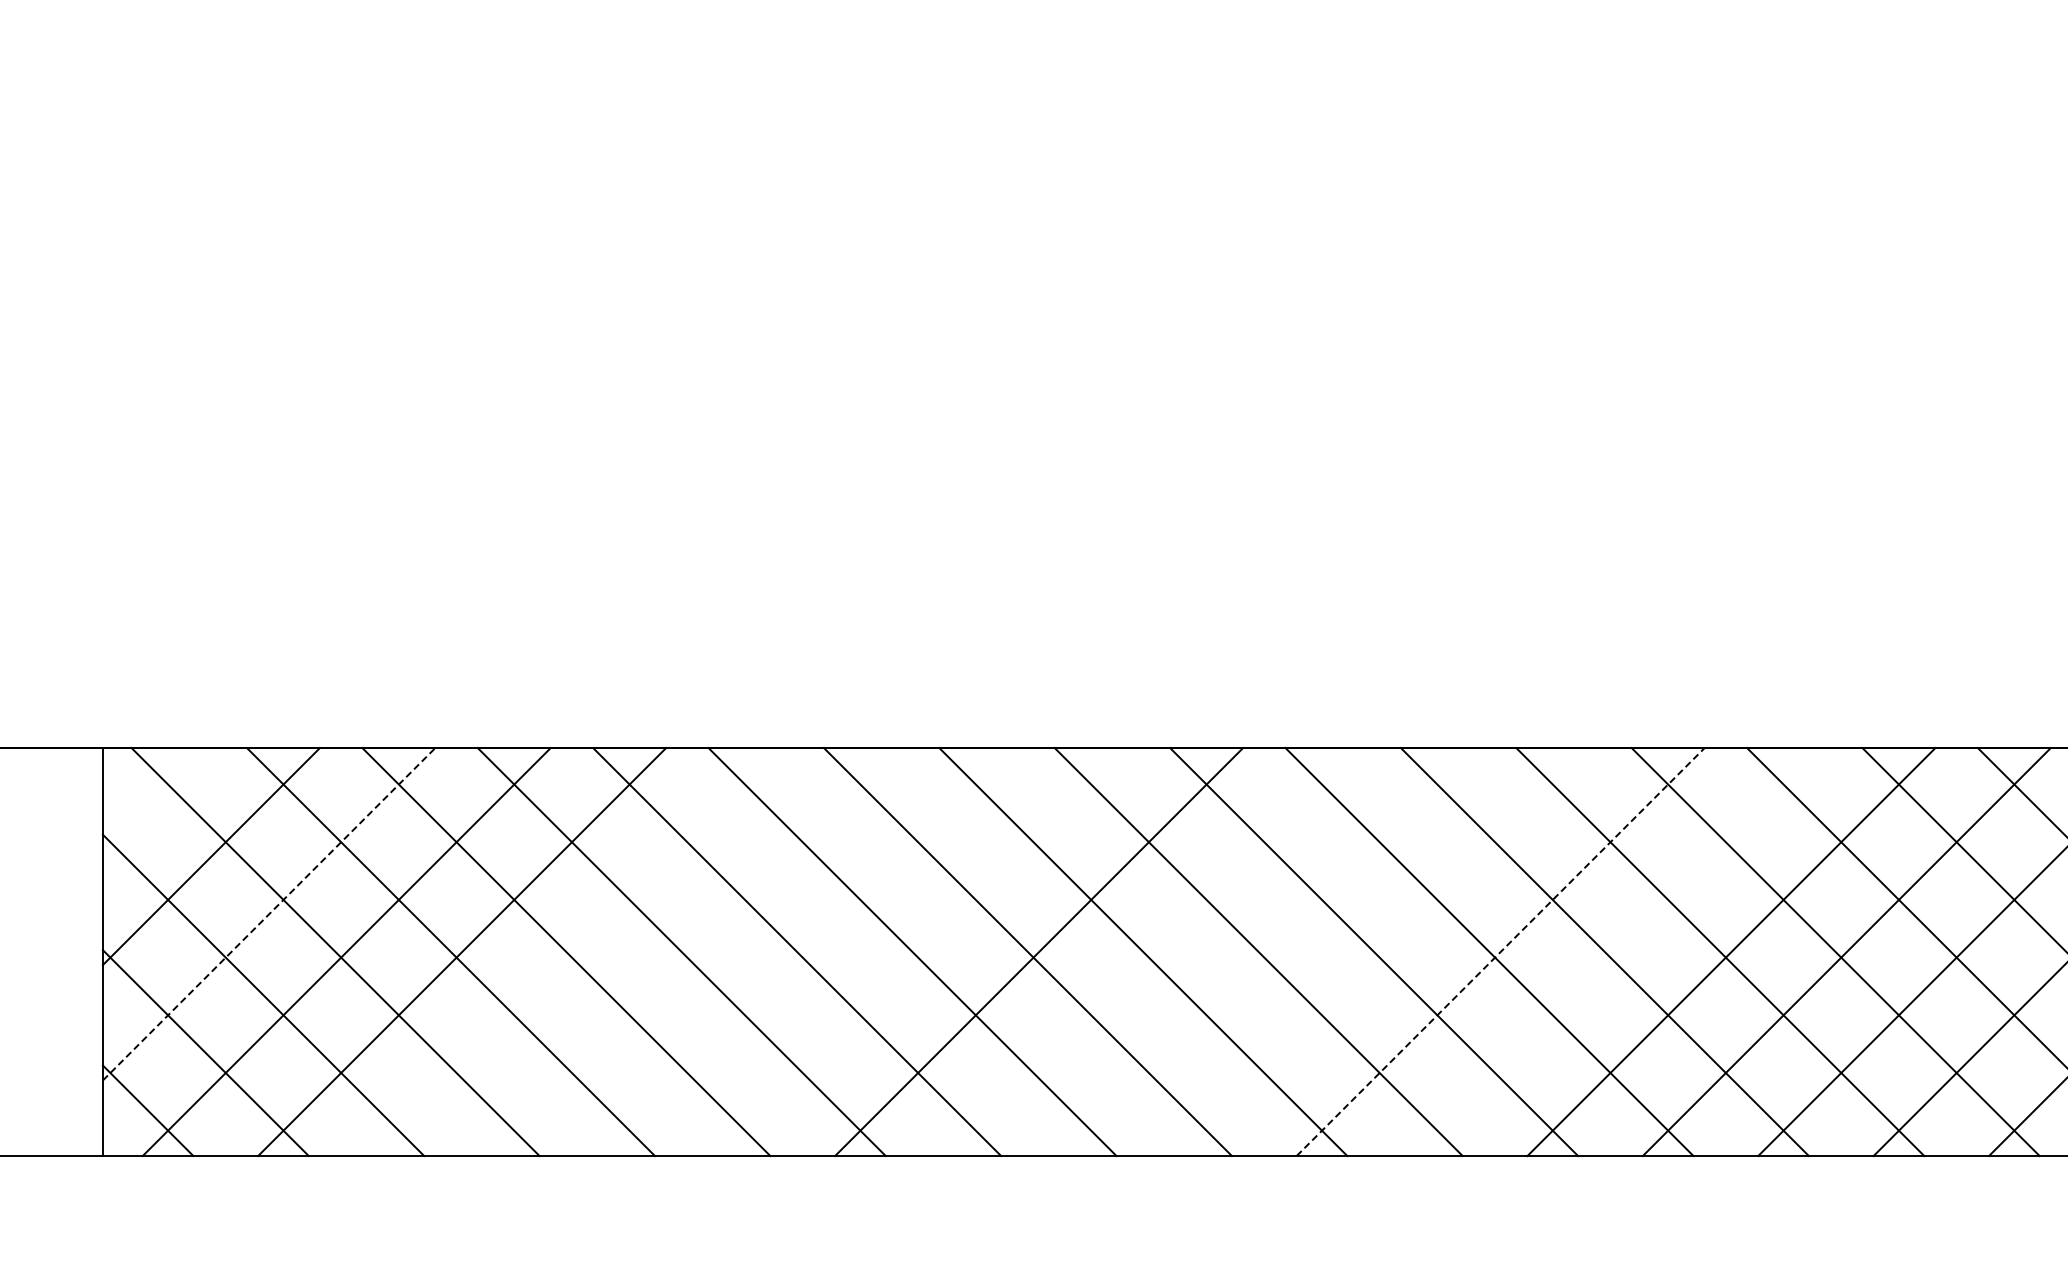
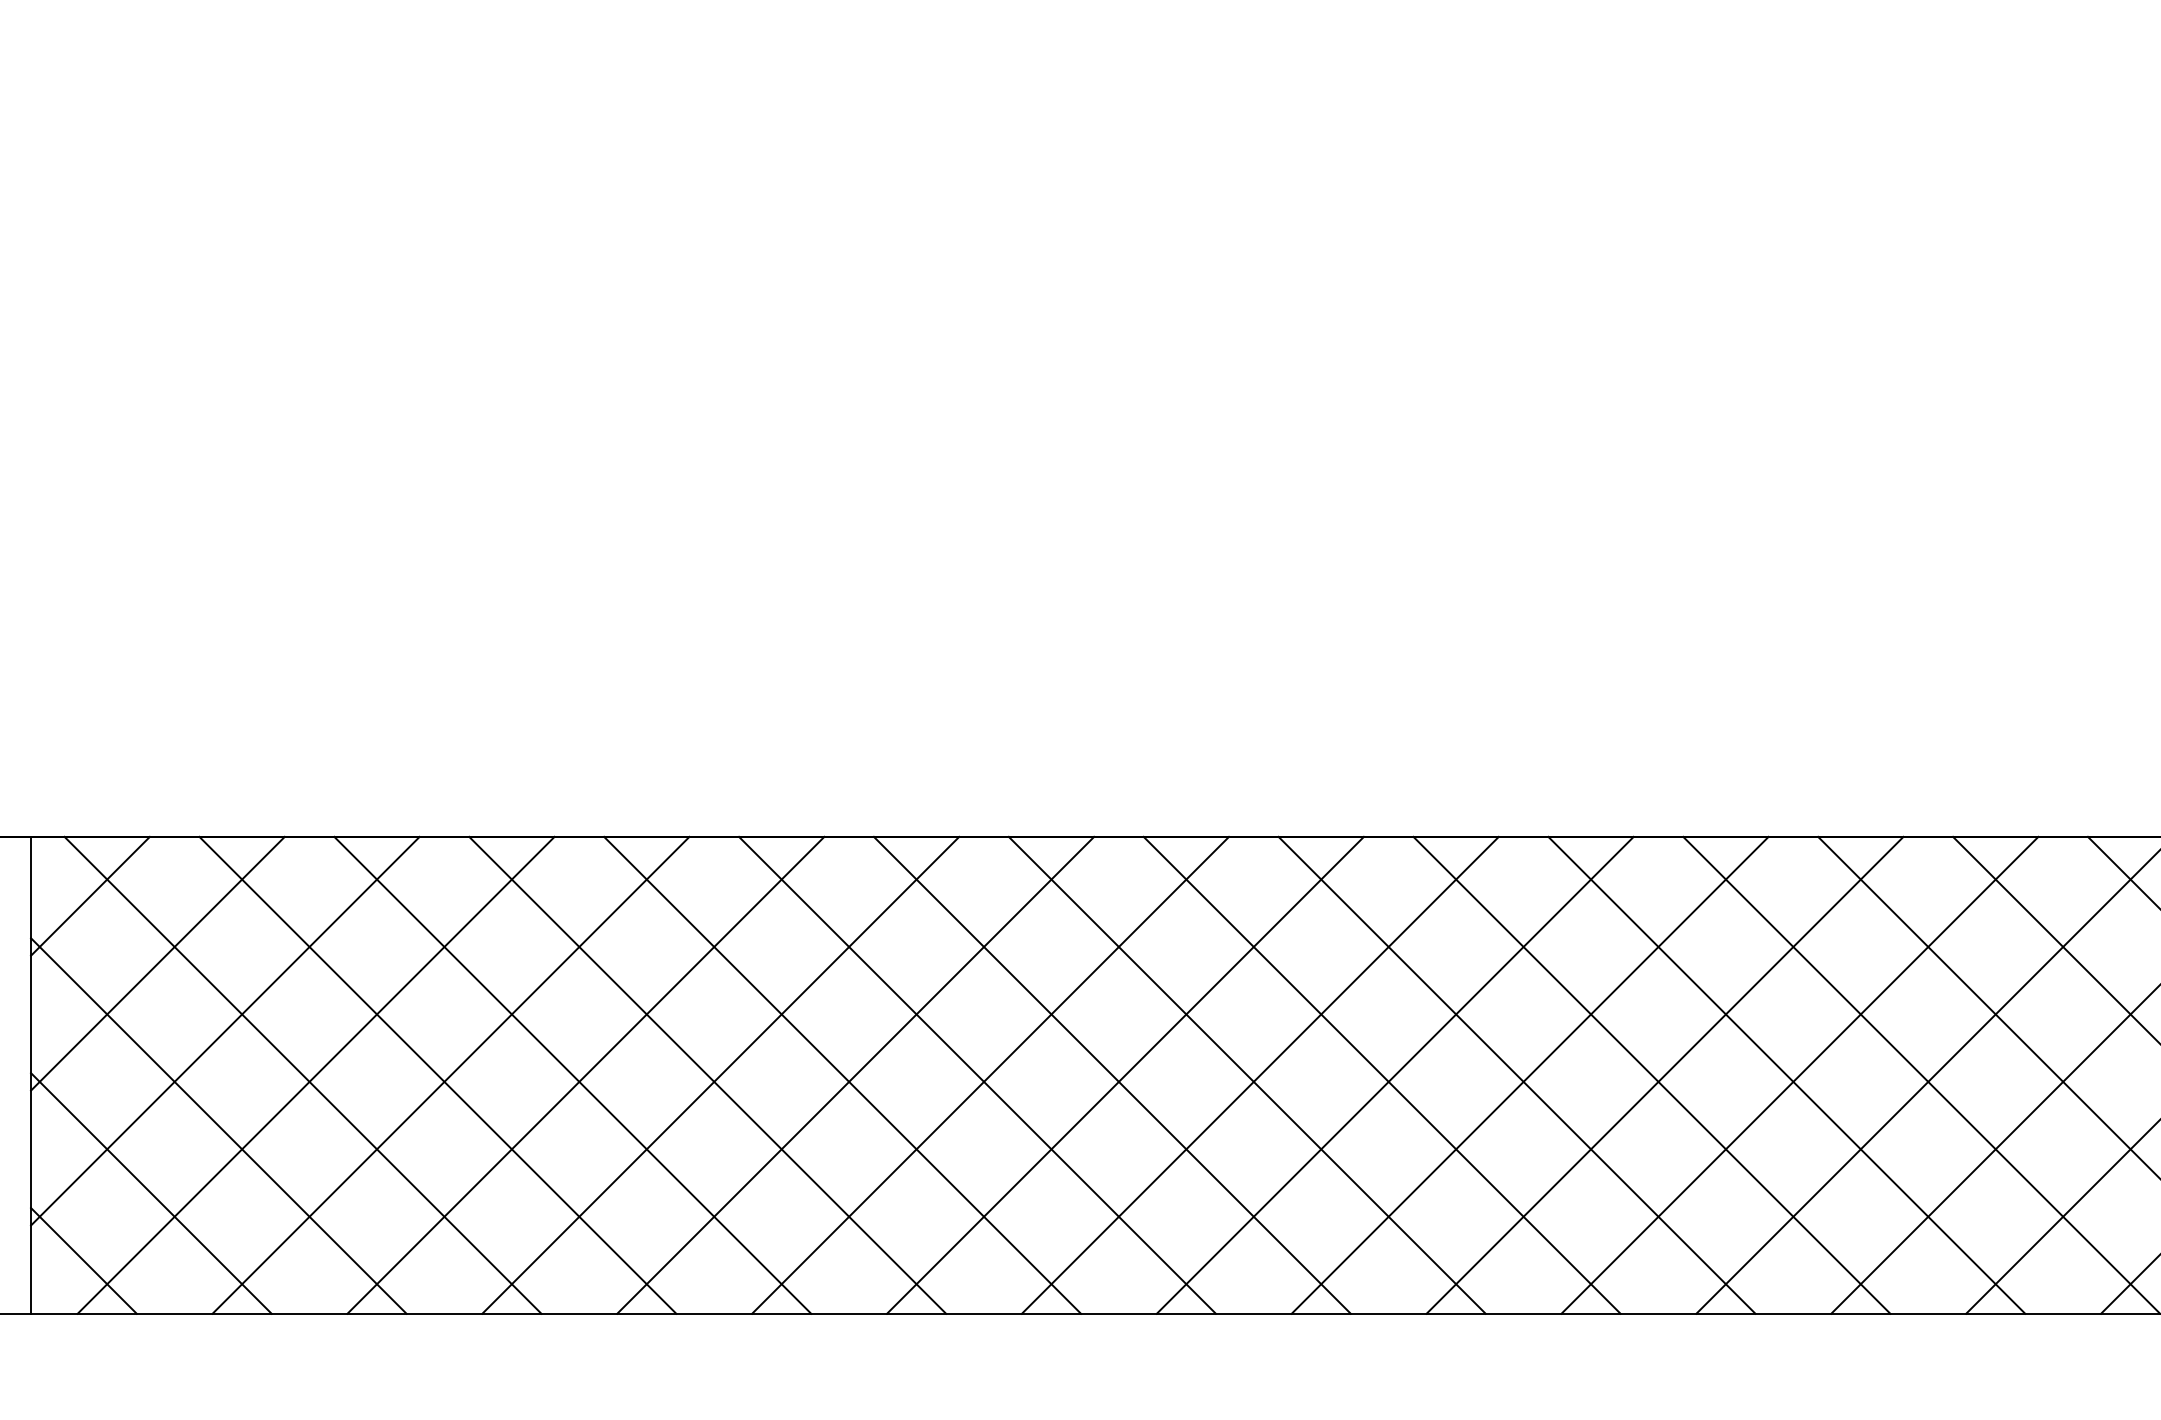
line: (153, 798) -> (90, 895), added
line: (269, 913) -> (225, 1030), dashed -> solid
line: (1501, 951) -> (1665, 1074), dashed -> solid
line: (577, 952) -> (585, 1075), added
line: (692, 952) -> (720, 1075), added
line: (808, 952) -> (855, 1075), added
line: (923, 952) -> (990, 1075), added
line: (1154, 952) -> (1260, 1075), added
line: (1269, 952) -> (1394, 1075), added
line: (1385, 952) -> (1530, 1075), added
line: (1616, 952) -> (1800, 1075), added

